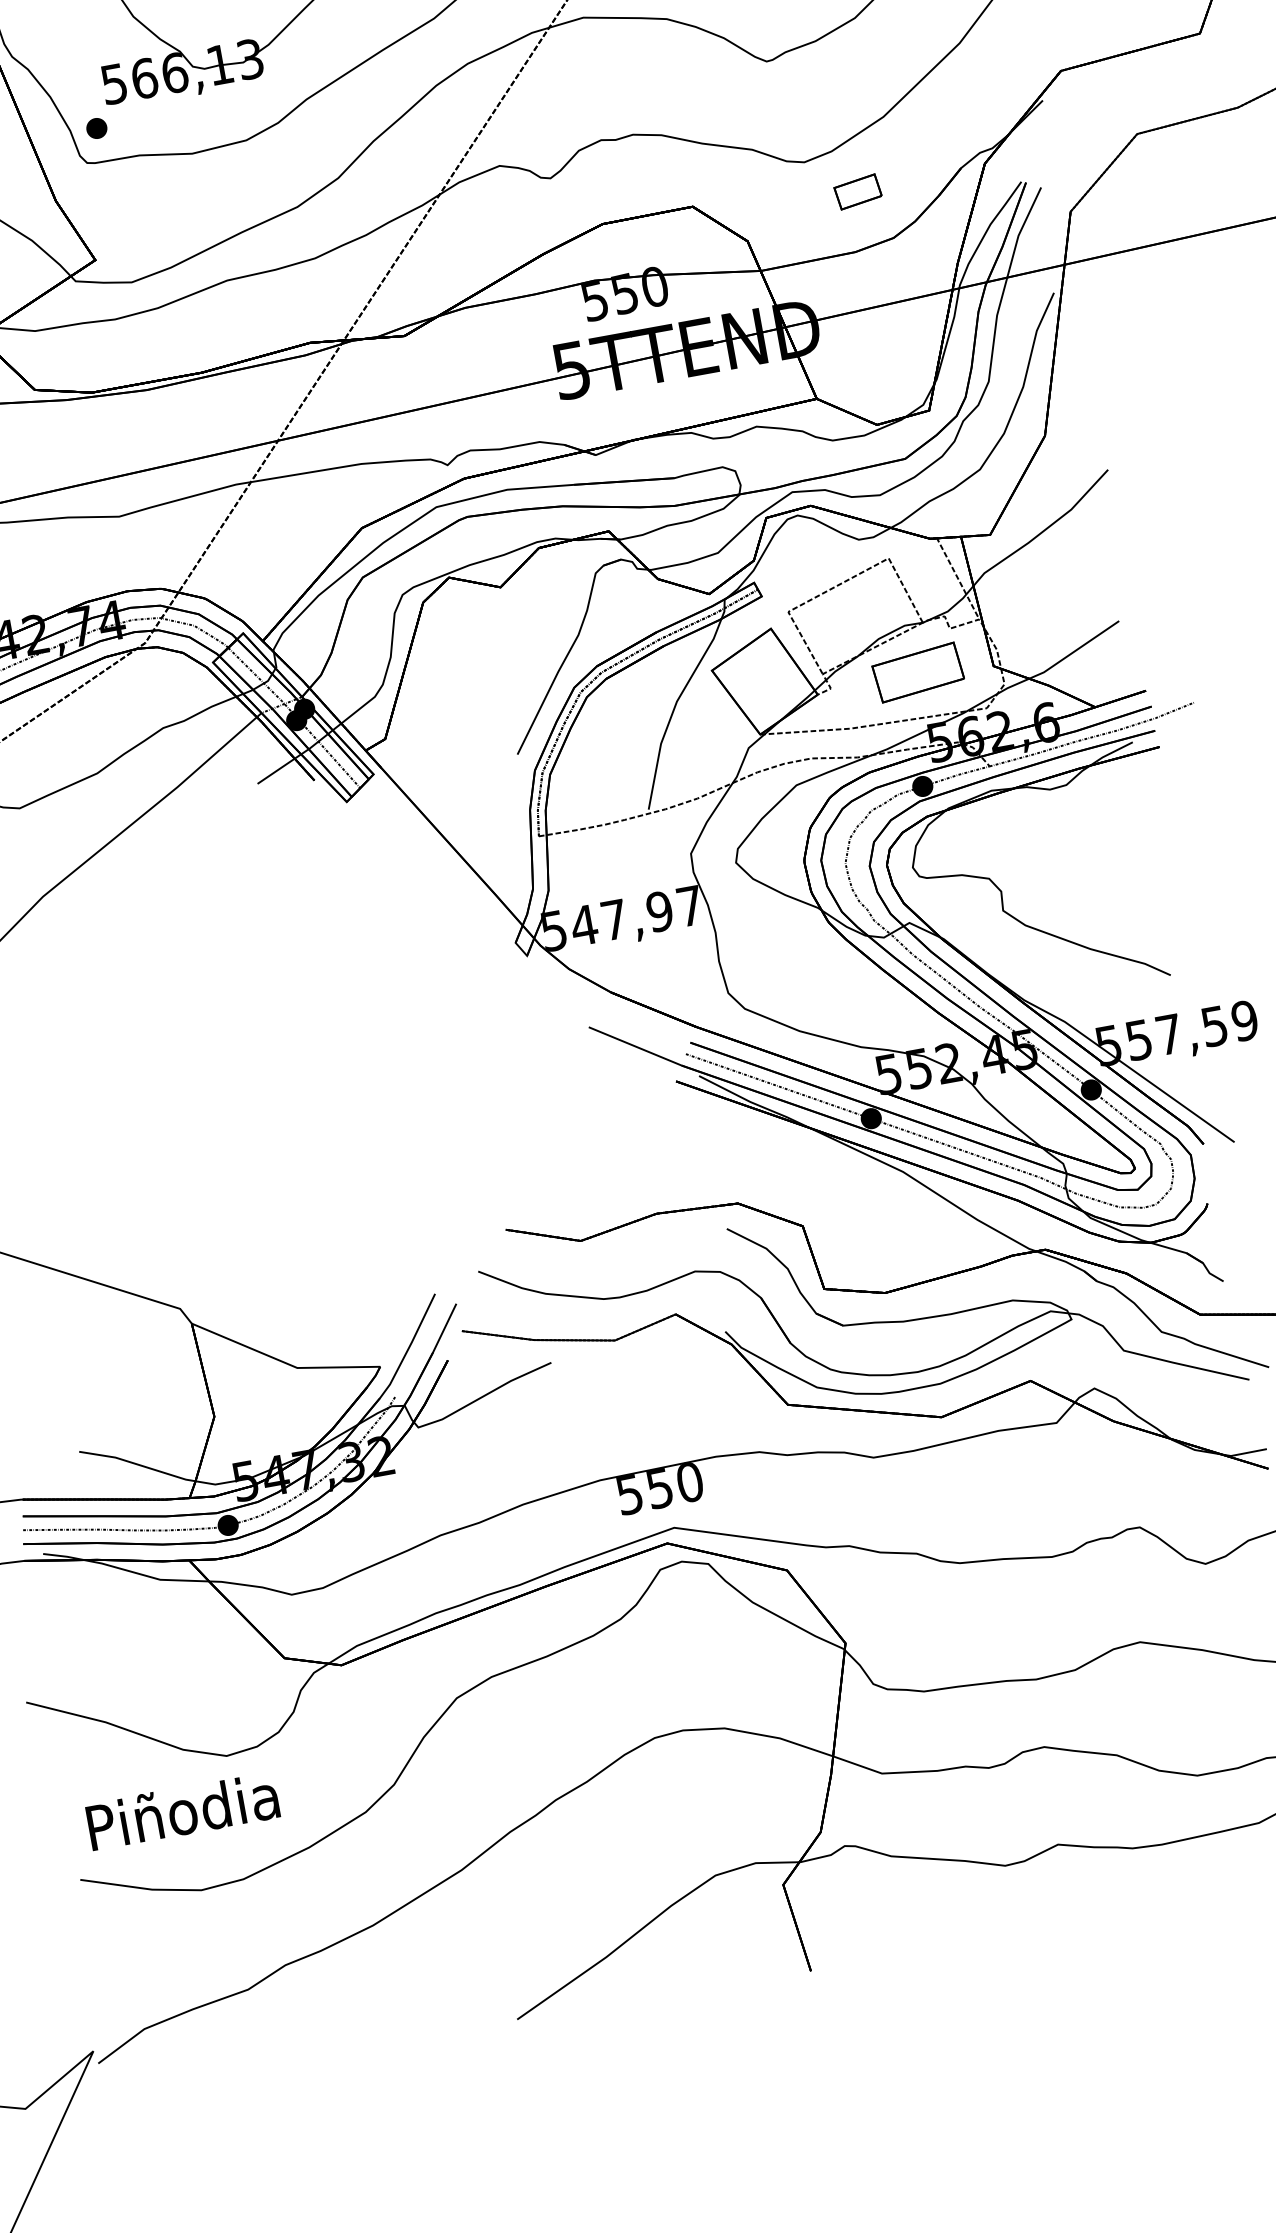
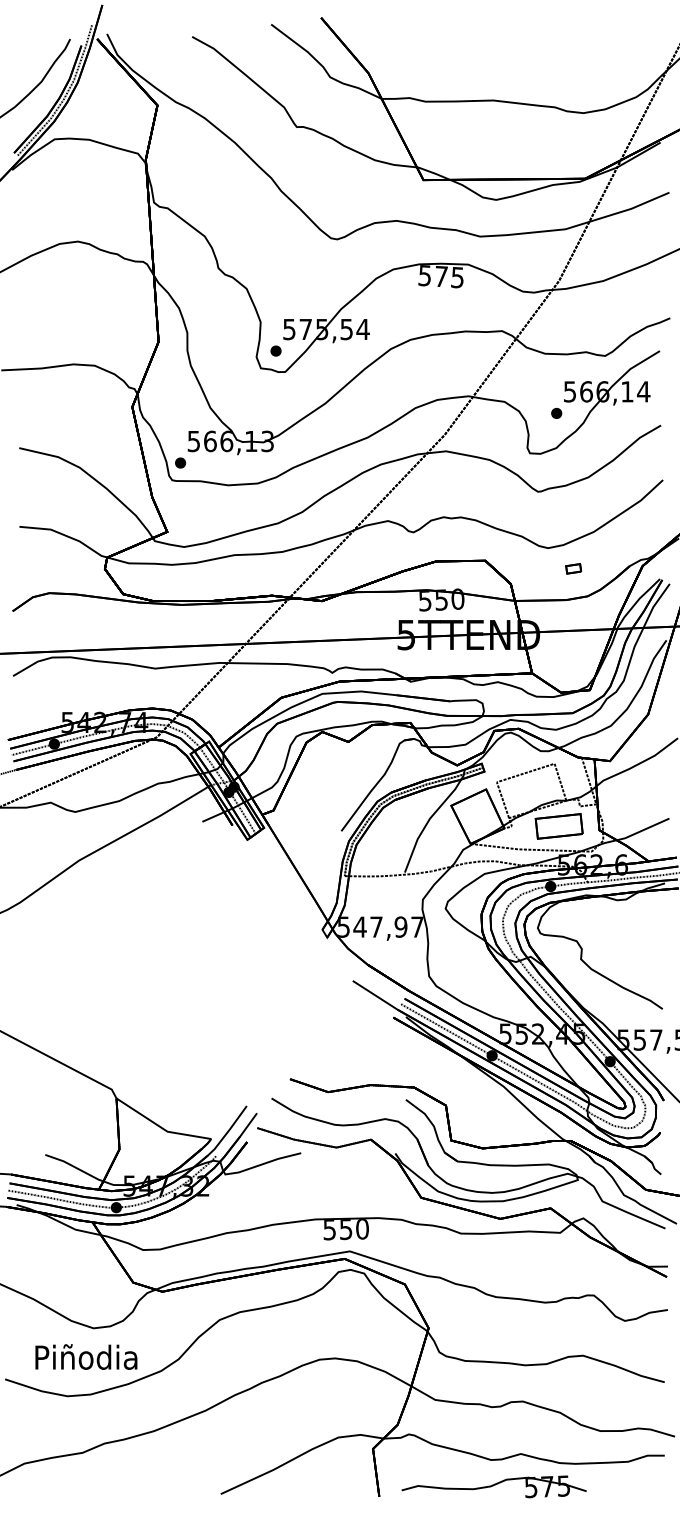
part: (858, 191) -> (573, 568), size x0.62
text: (182, 1810) -> (86, 1356), moved
part: (1018, 1913) -> (493, 1486), added

